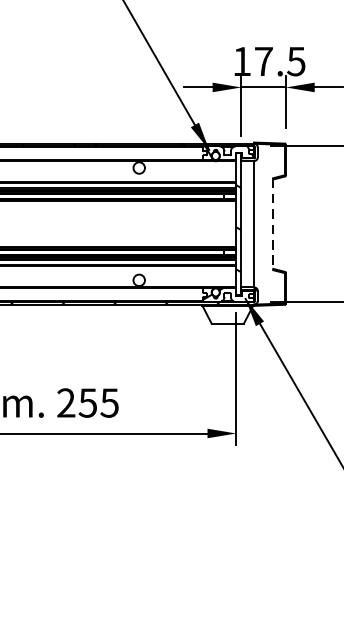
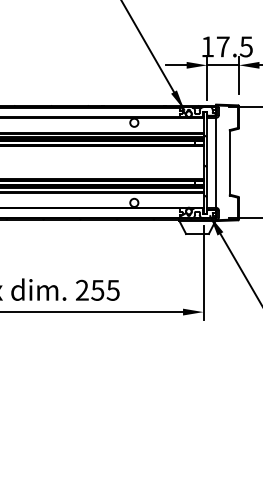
line: (272, 223) -> (229, 162), dashed -> solid

